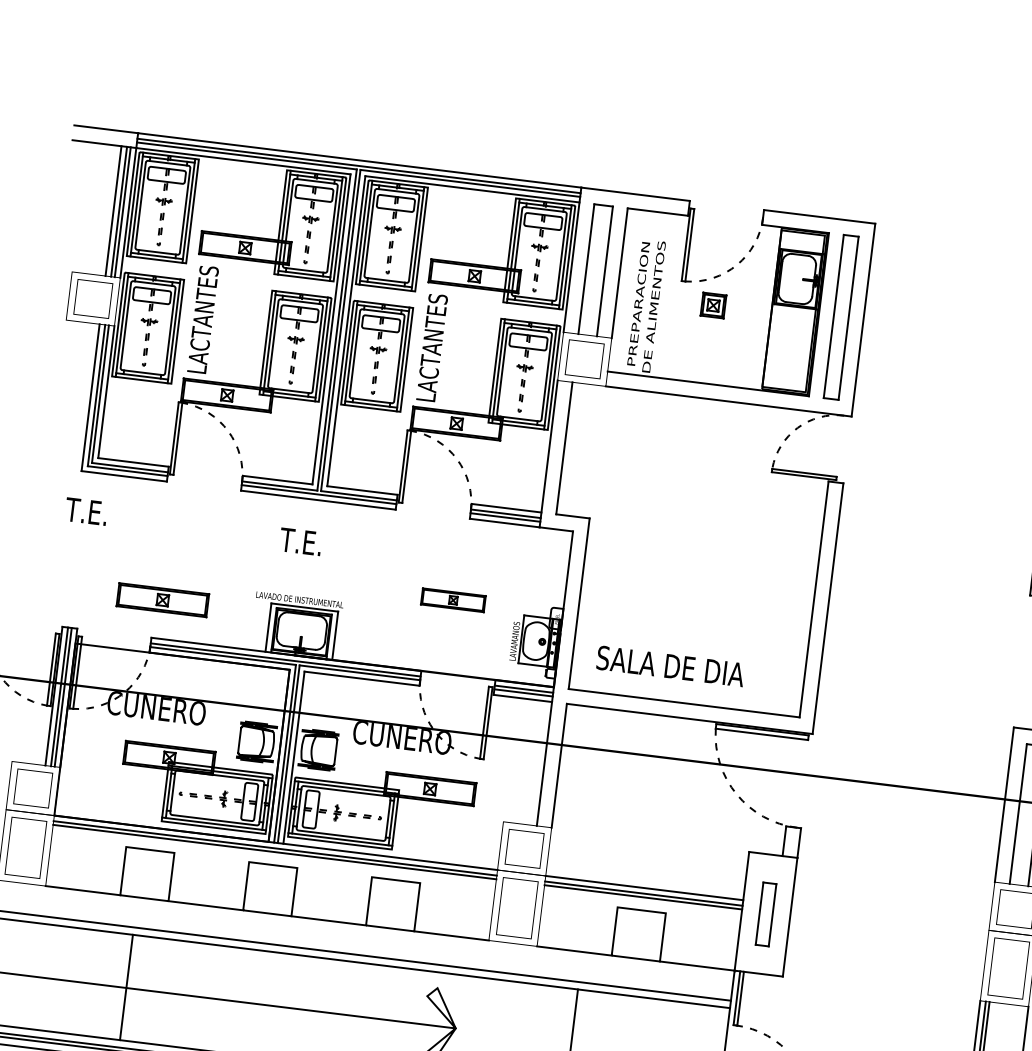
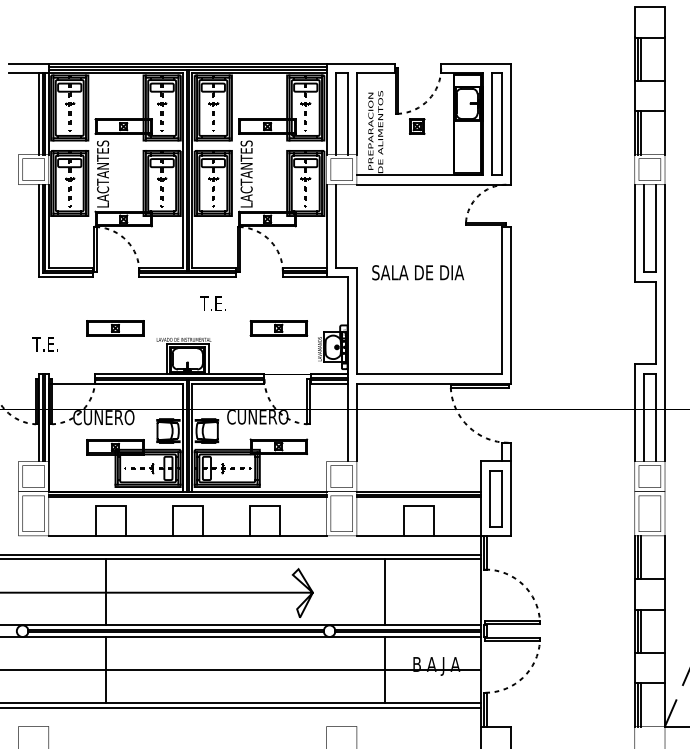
text: (84, 511) -> (44, 344), moved
text: (299, 541) -> (212, 303), moved
part: (162, 600) -> (115, 328), moved
part: (452, 600) -> (278, 328), size x1.43
text: (671, 666) -> (418, 272), moved
part: (765, 913) -> (495, 498), size x1.43

